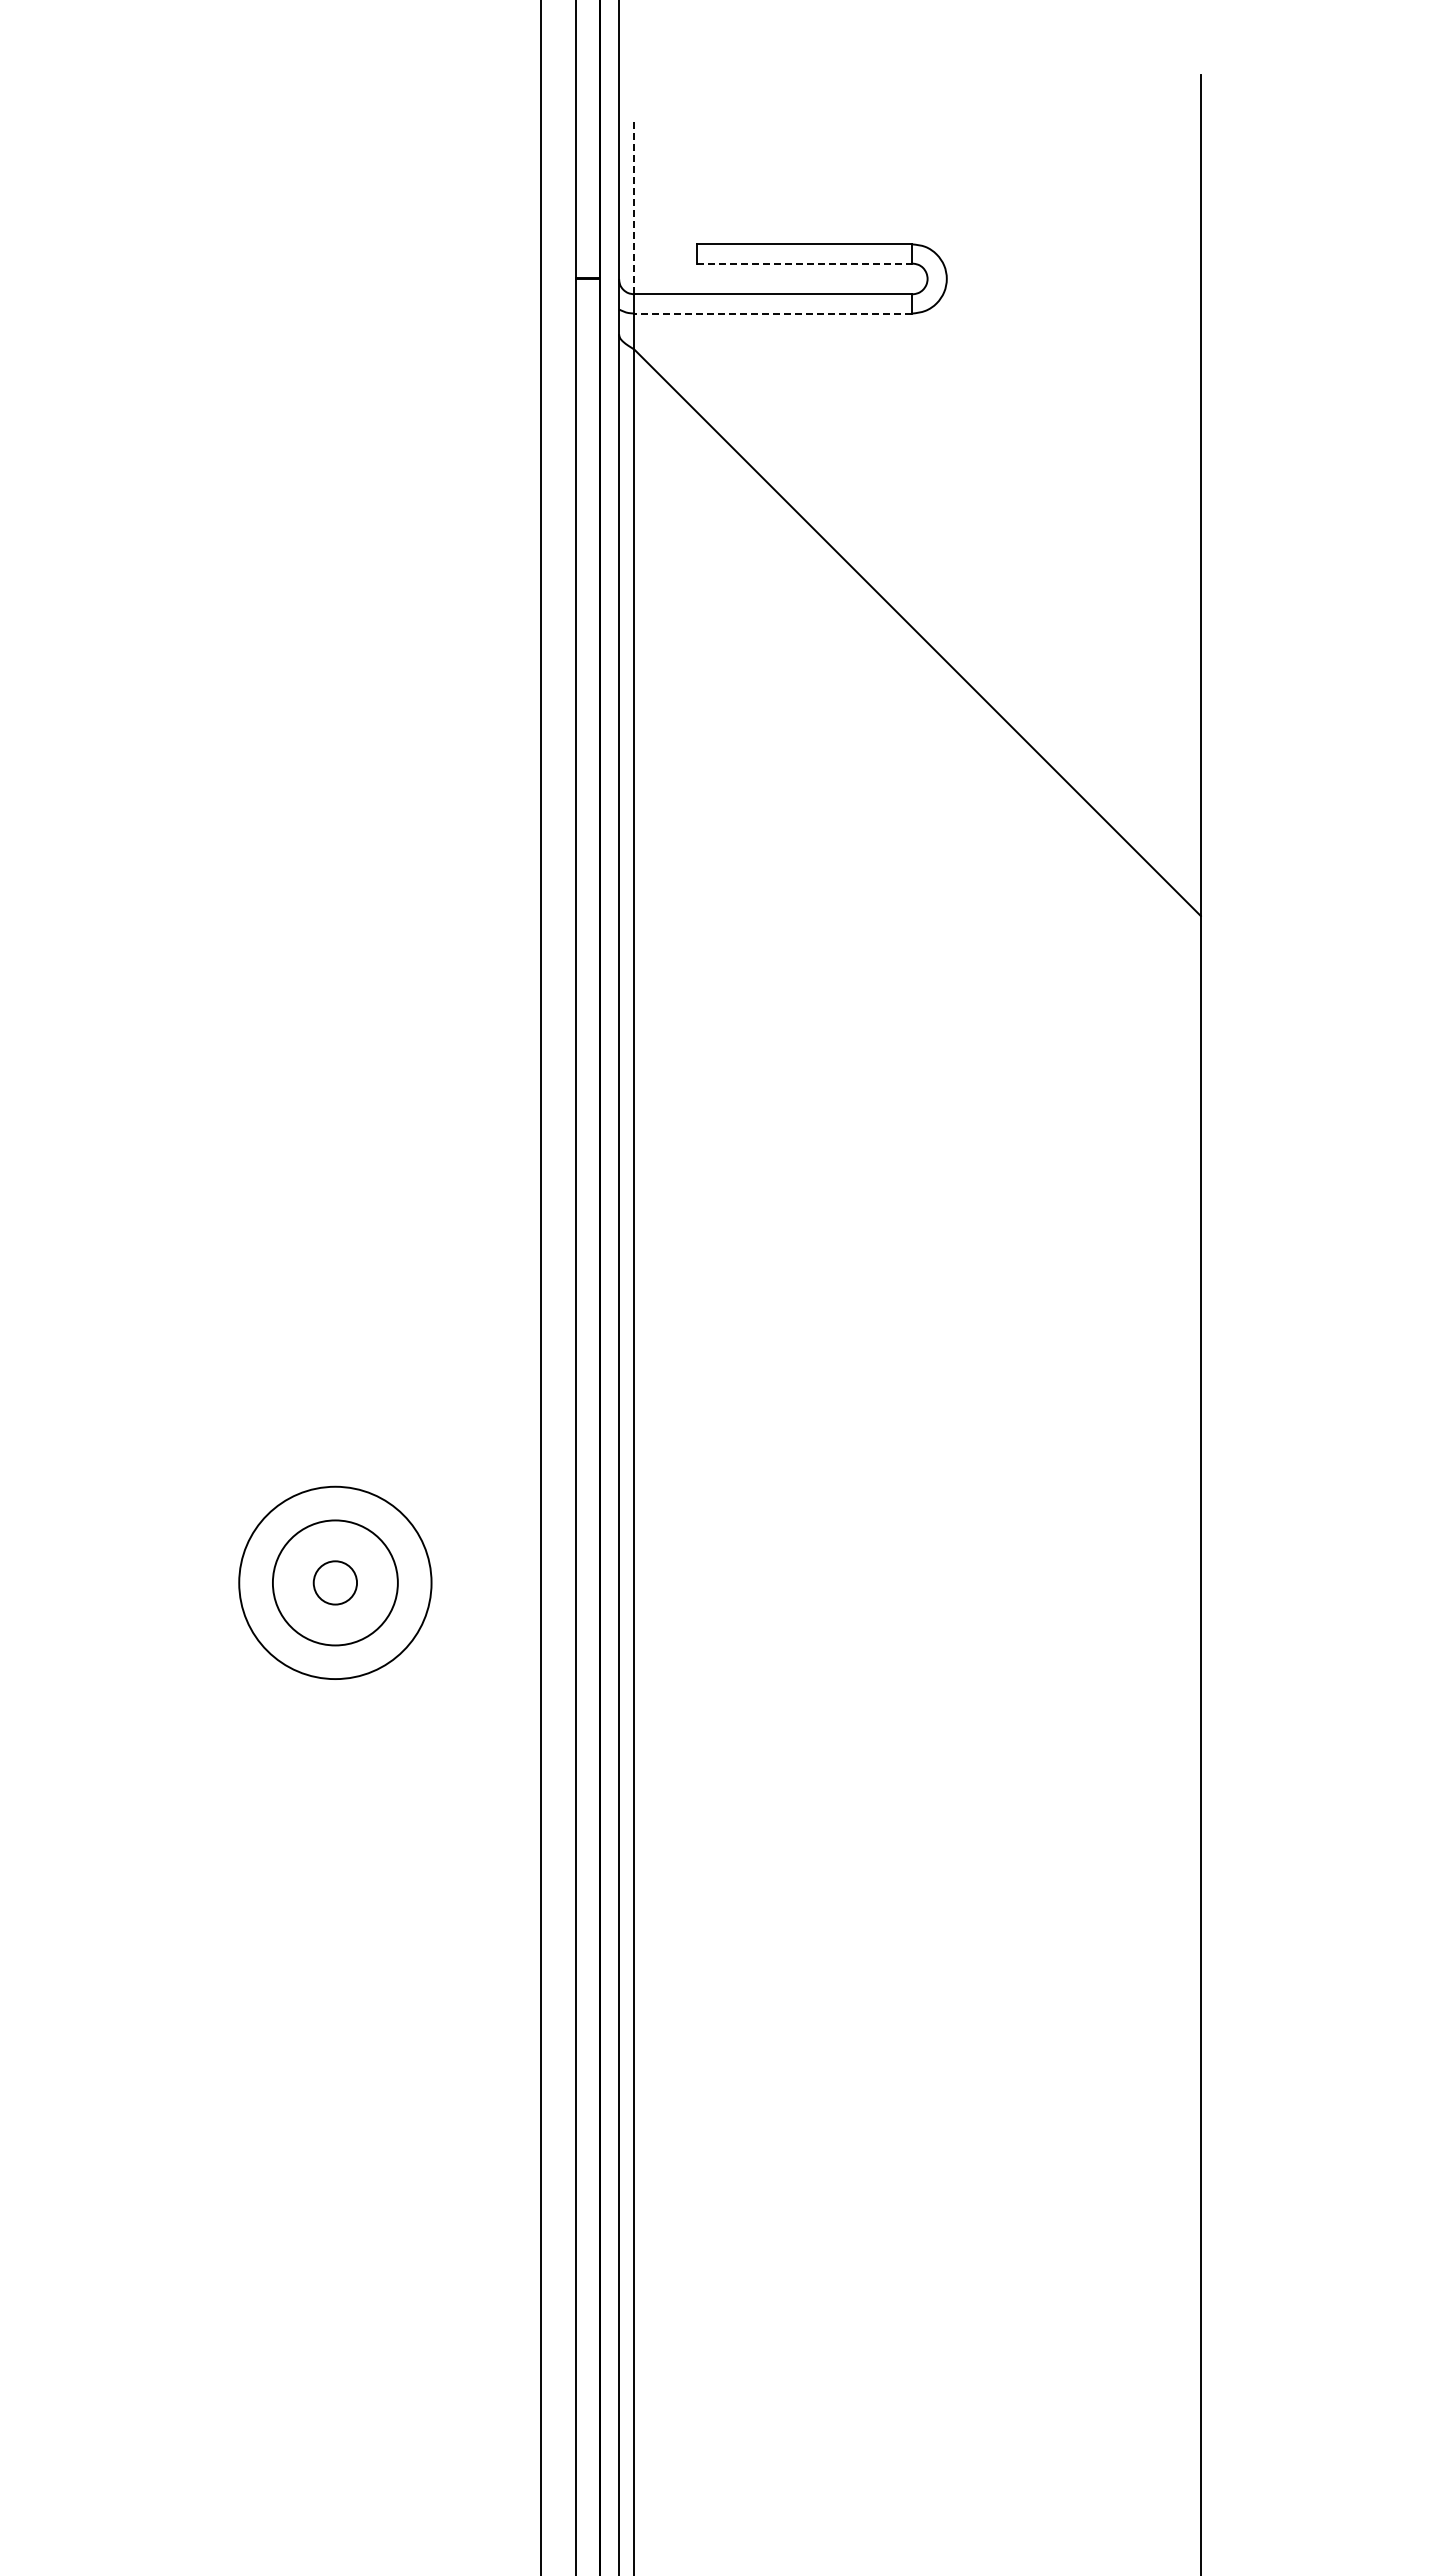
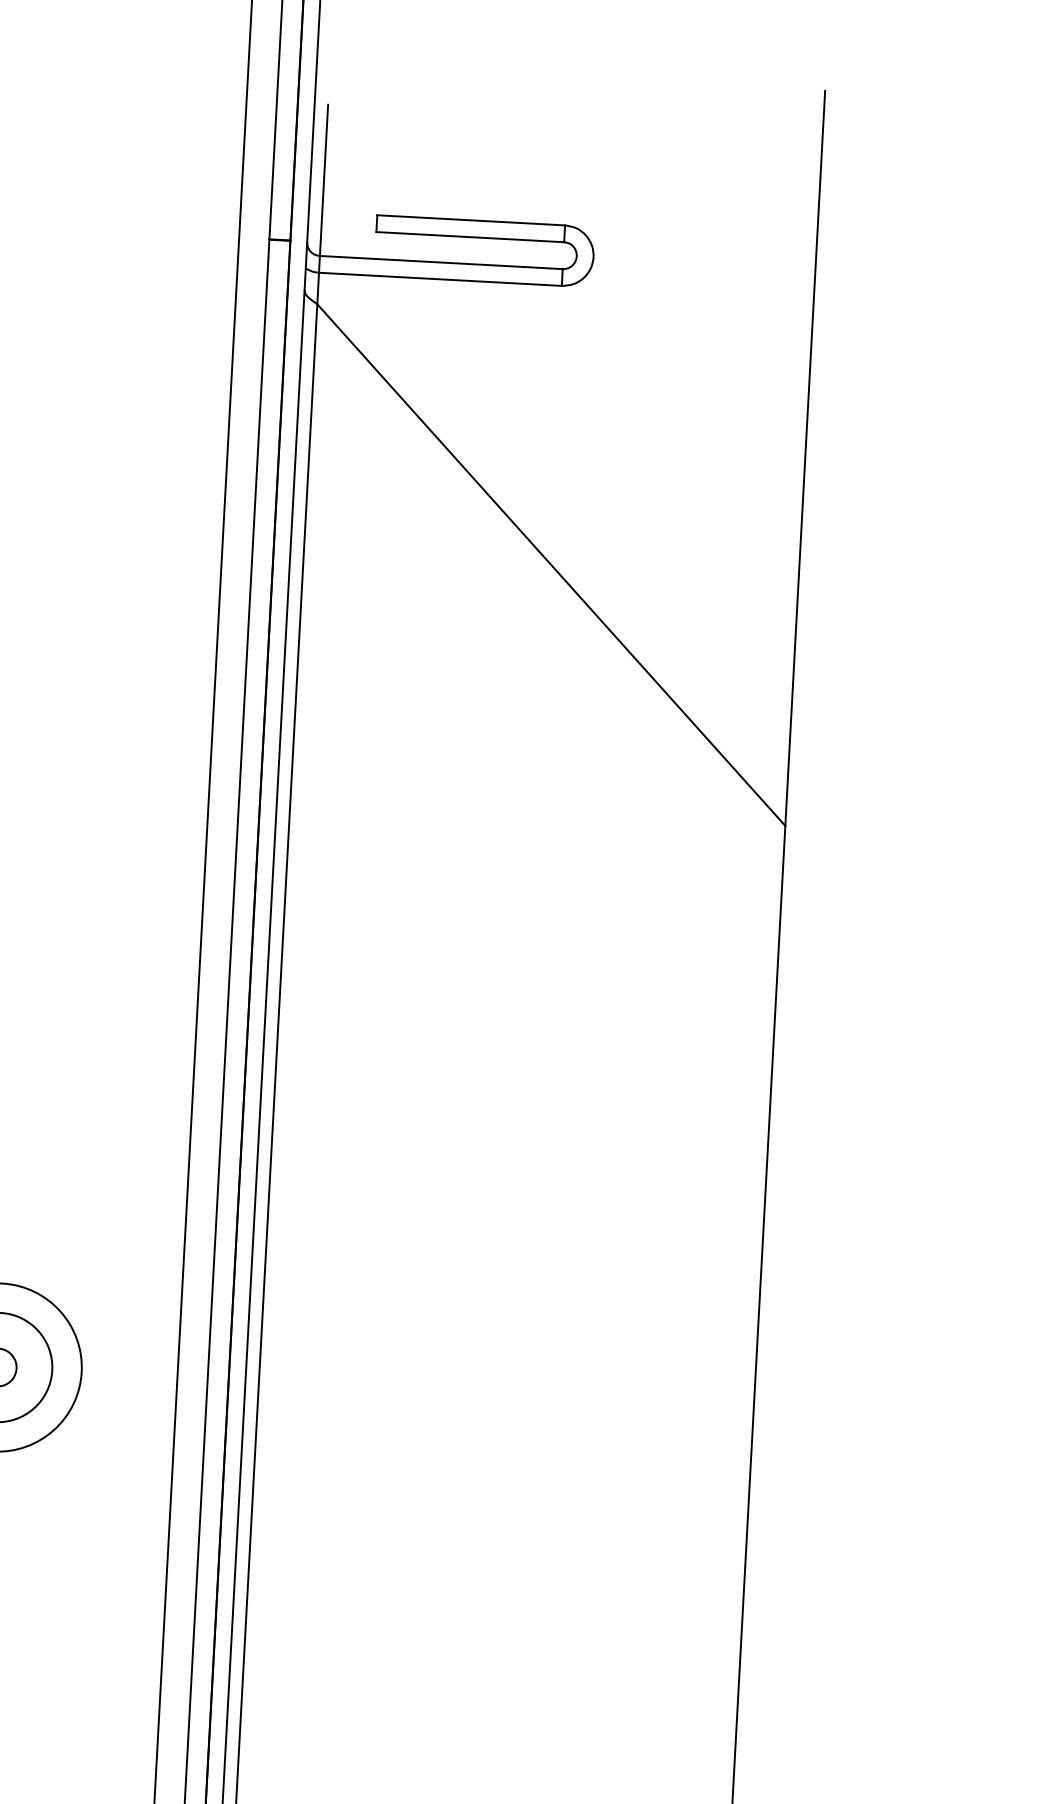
line: (634, 207) -> (324, 180), dashed -> solid
line: (805, 263) -> (470, 237), dashed -> solid
line: (773, 313) -> (440, 279), dashed -> solid

